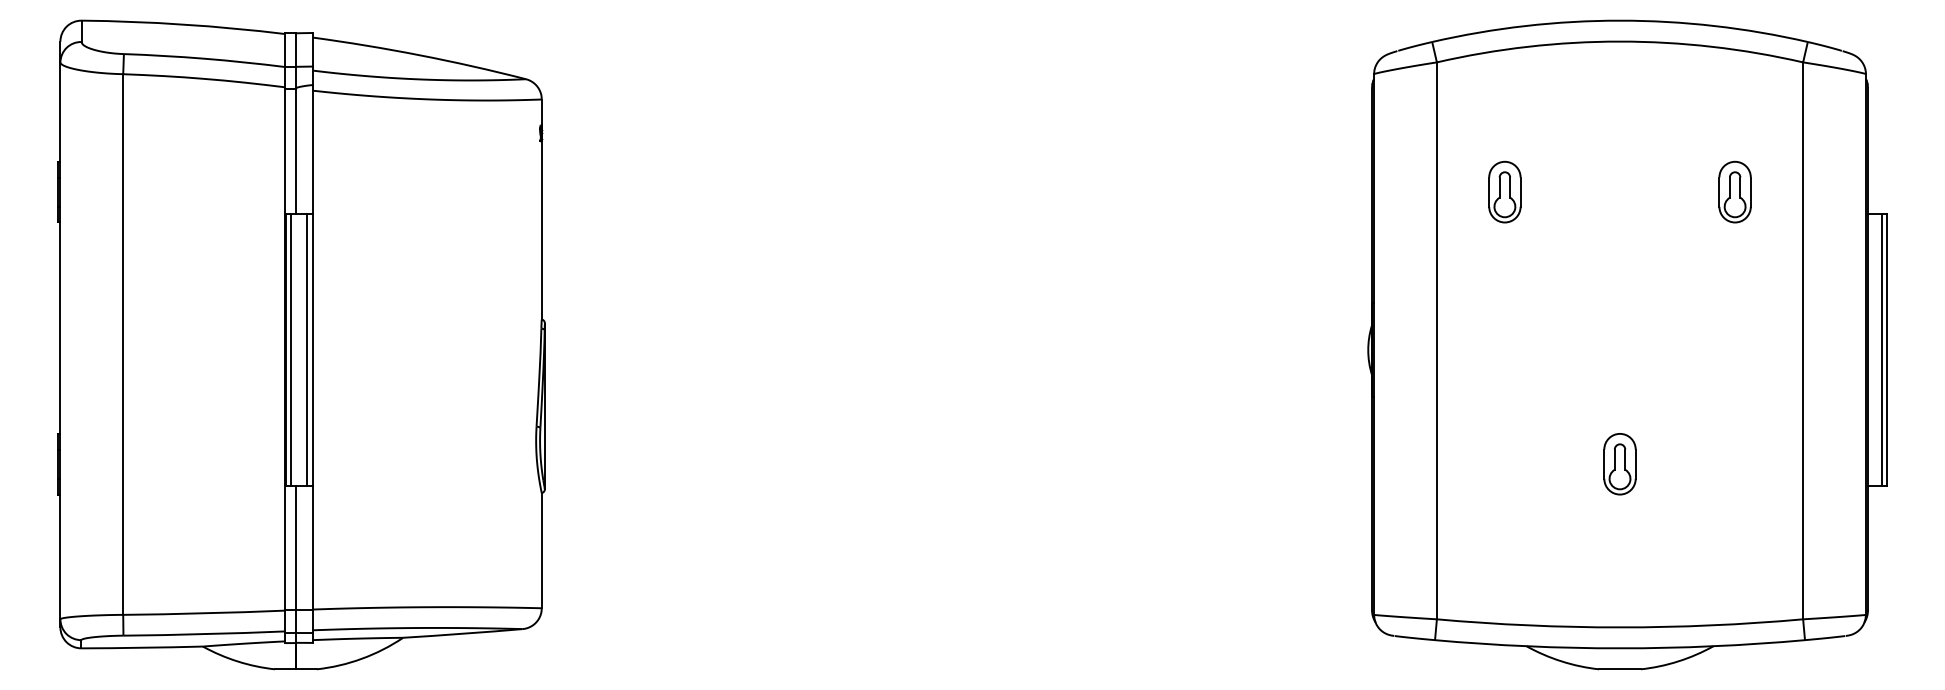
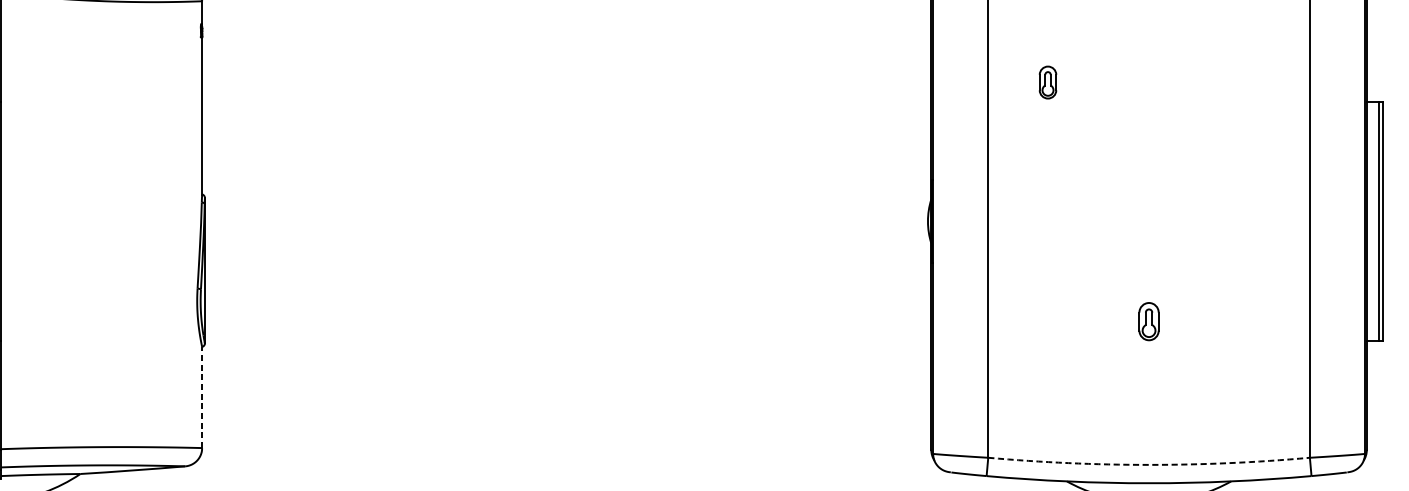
part: (1504, 191) -> (1047, 82), size x0.6
part: (1734, 191) -> (1249, 82), removed
part: (1619, 464) -> (1148, 321), size x0.7
line: (541, 550) -> (201, 397), solid -> dashed
arc: (1620, 627) -> (1149, 464), solid -> dashed

